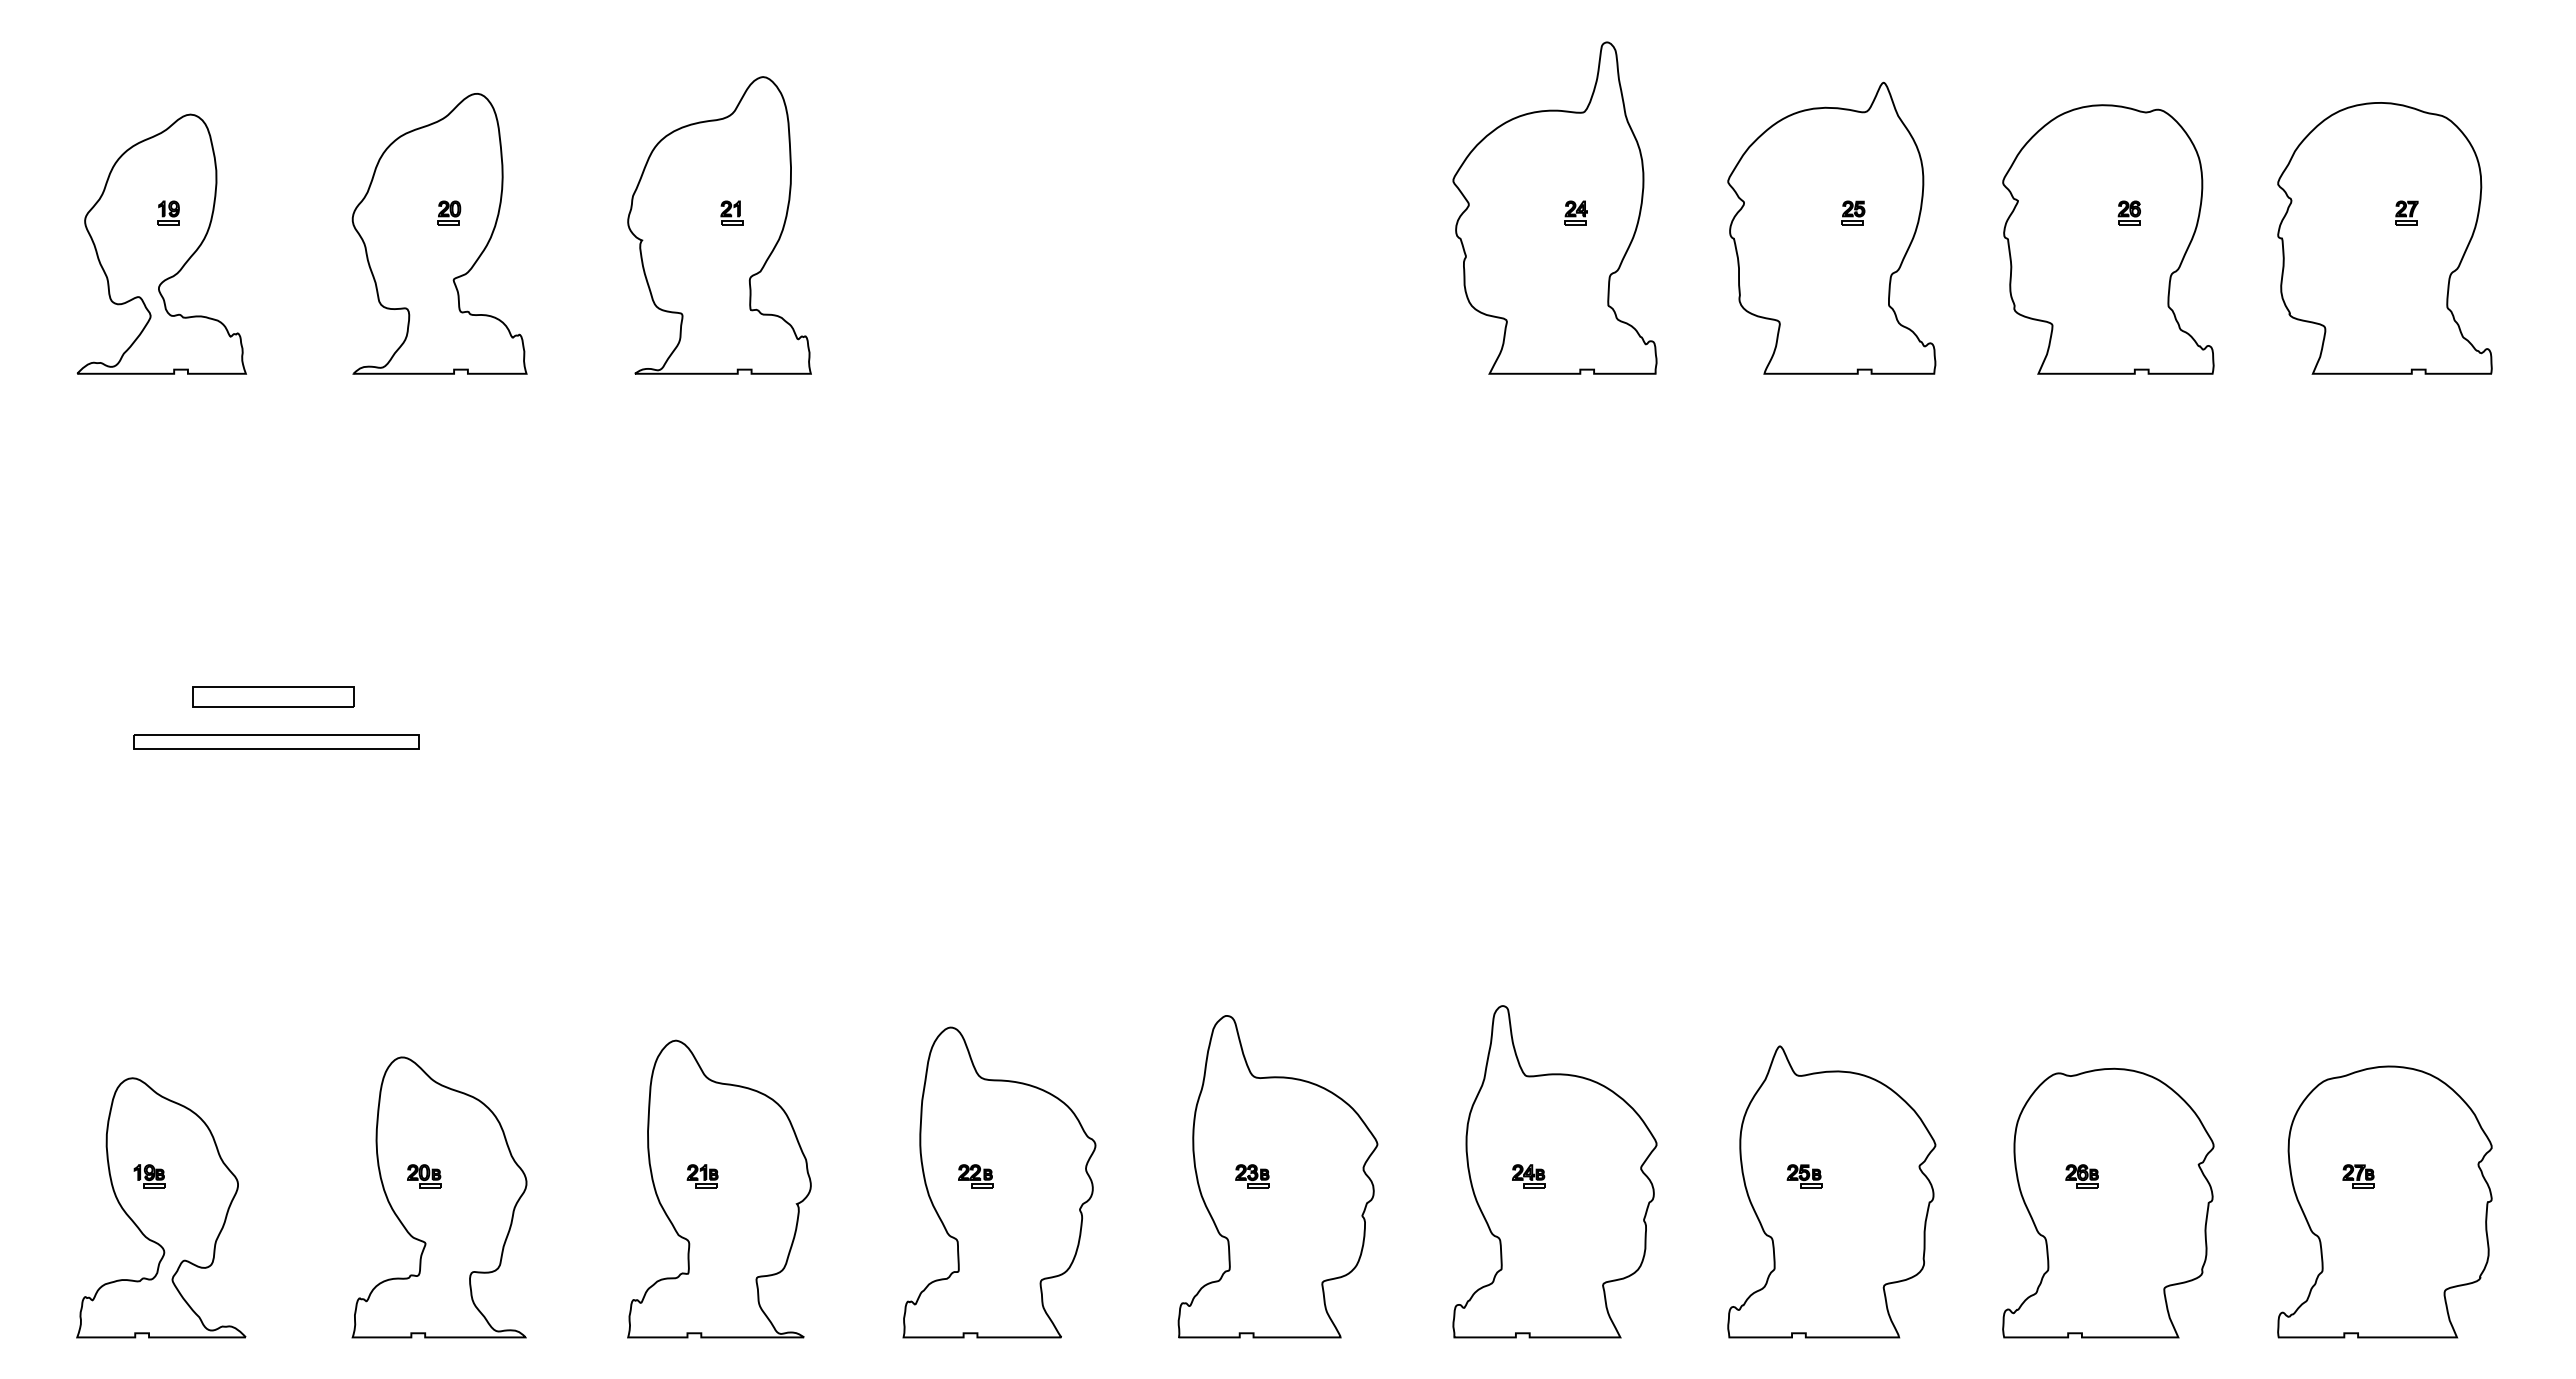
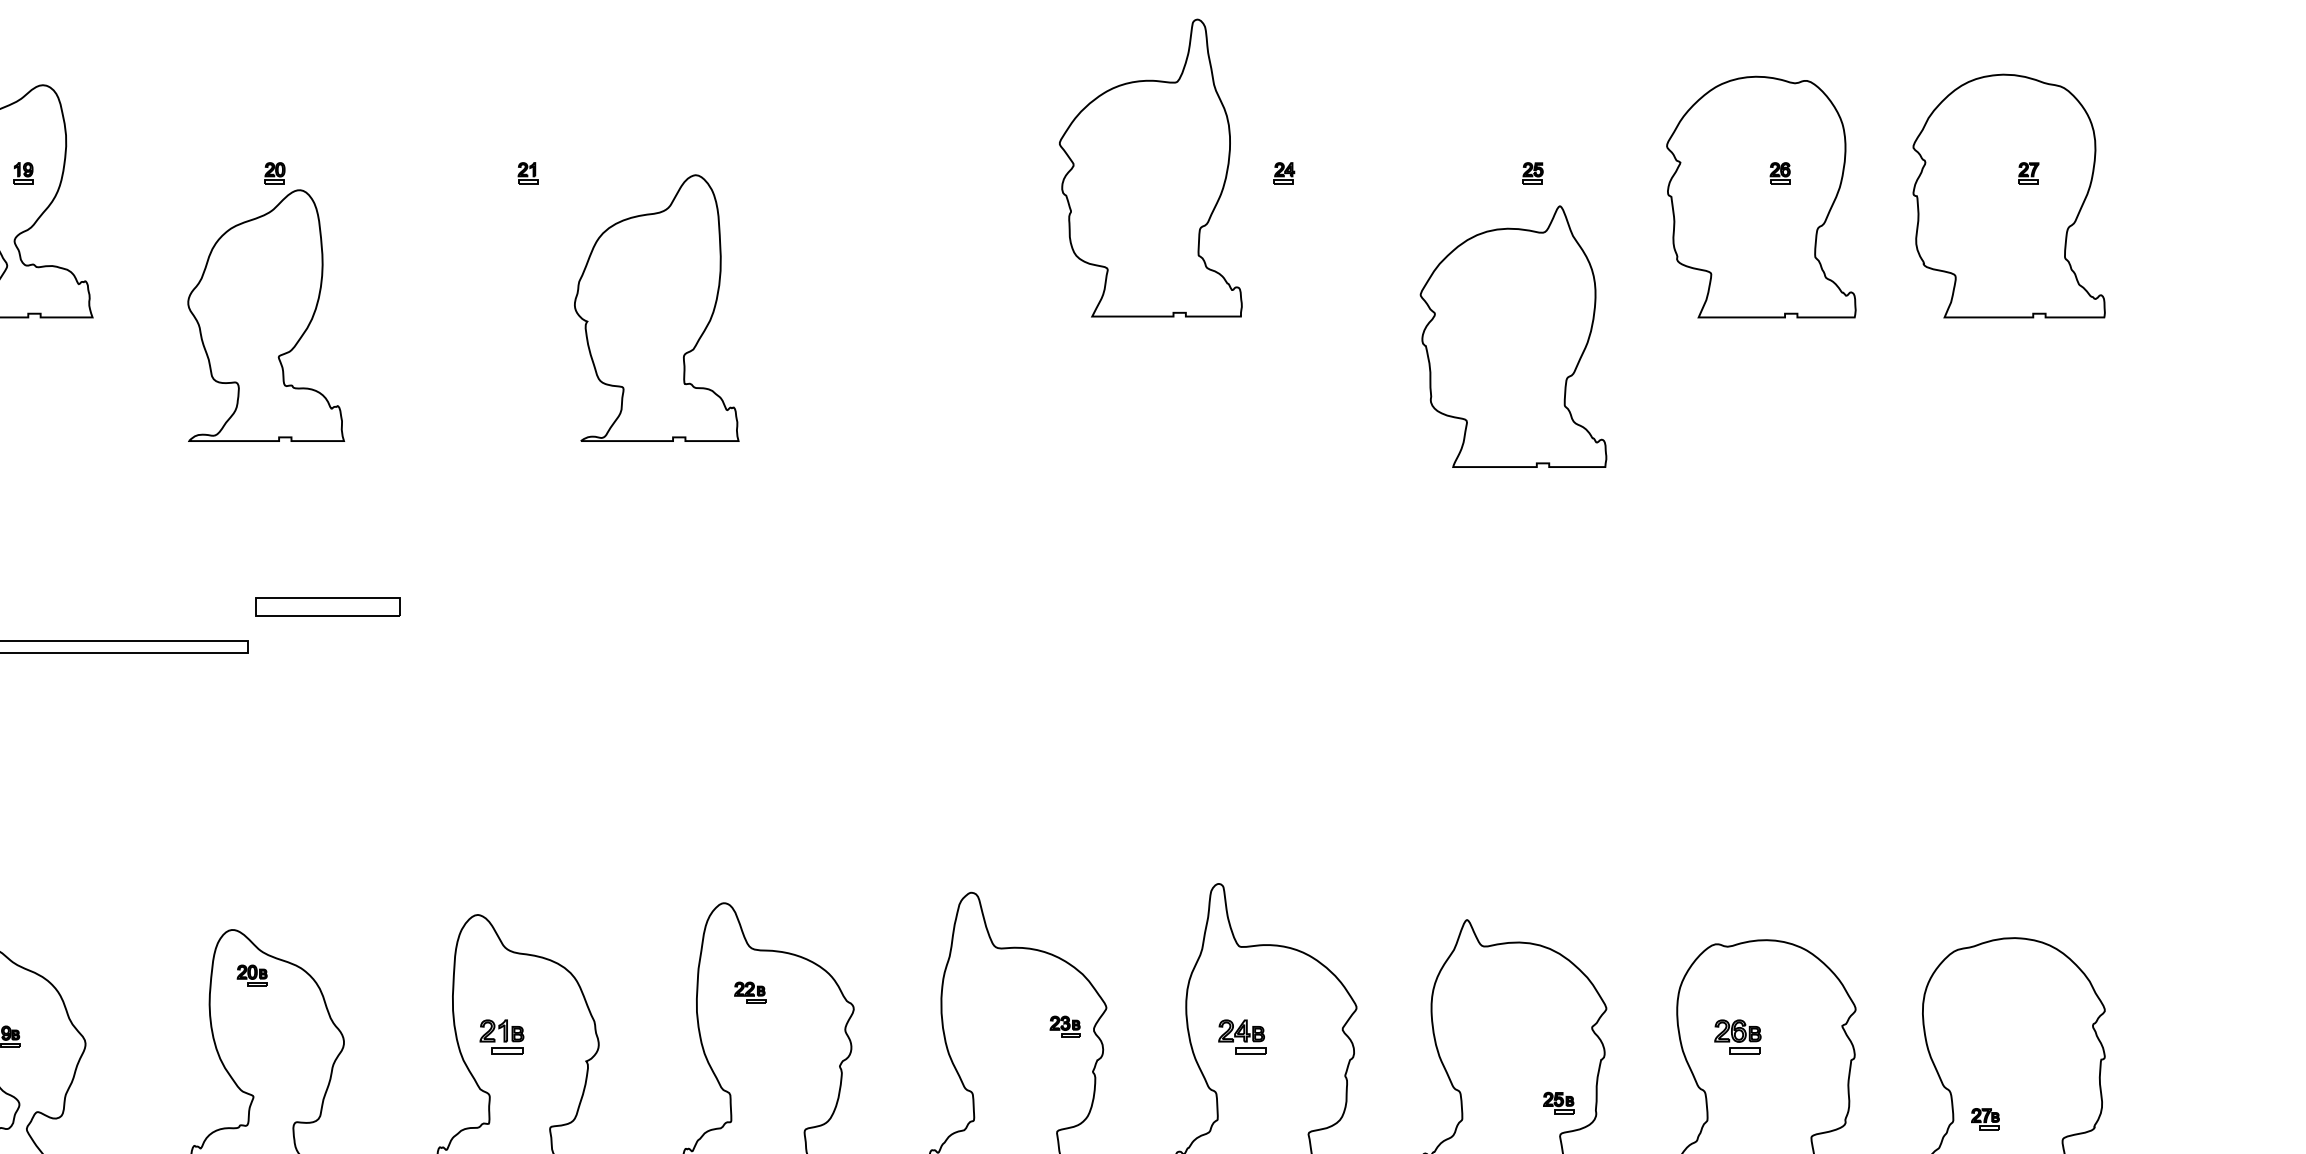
part: (1554, 207) -> (1150, 167), moved
part: (719, 225) -> (656, 308), moved
part: (1831, 227) -> (1513, 335), moved
part: (439, 233) -> (266, 315), moved
part: (273, 696) -> (327, 606), moved
part: (424, 1176) -> (252, 975), moved
part: (702, 1176) -> (501, 1036), size x1.6
part: (975, 1176) -> (749, 992), moved
part: (1252, 1176) -> (1065, 1026), moved
part: (1528, 1176) -> (1241, 1036), size x1.6
part: (1804, 1176) -> (1558, 1102), moved
part: (2081, 1176) -> (1737, 1036), size x1.6
part: (2358, 1176) -> (1985, 1119), moved

